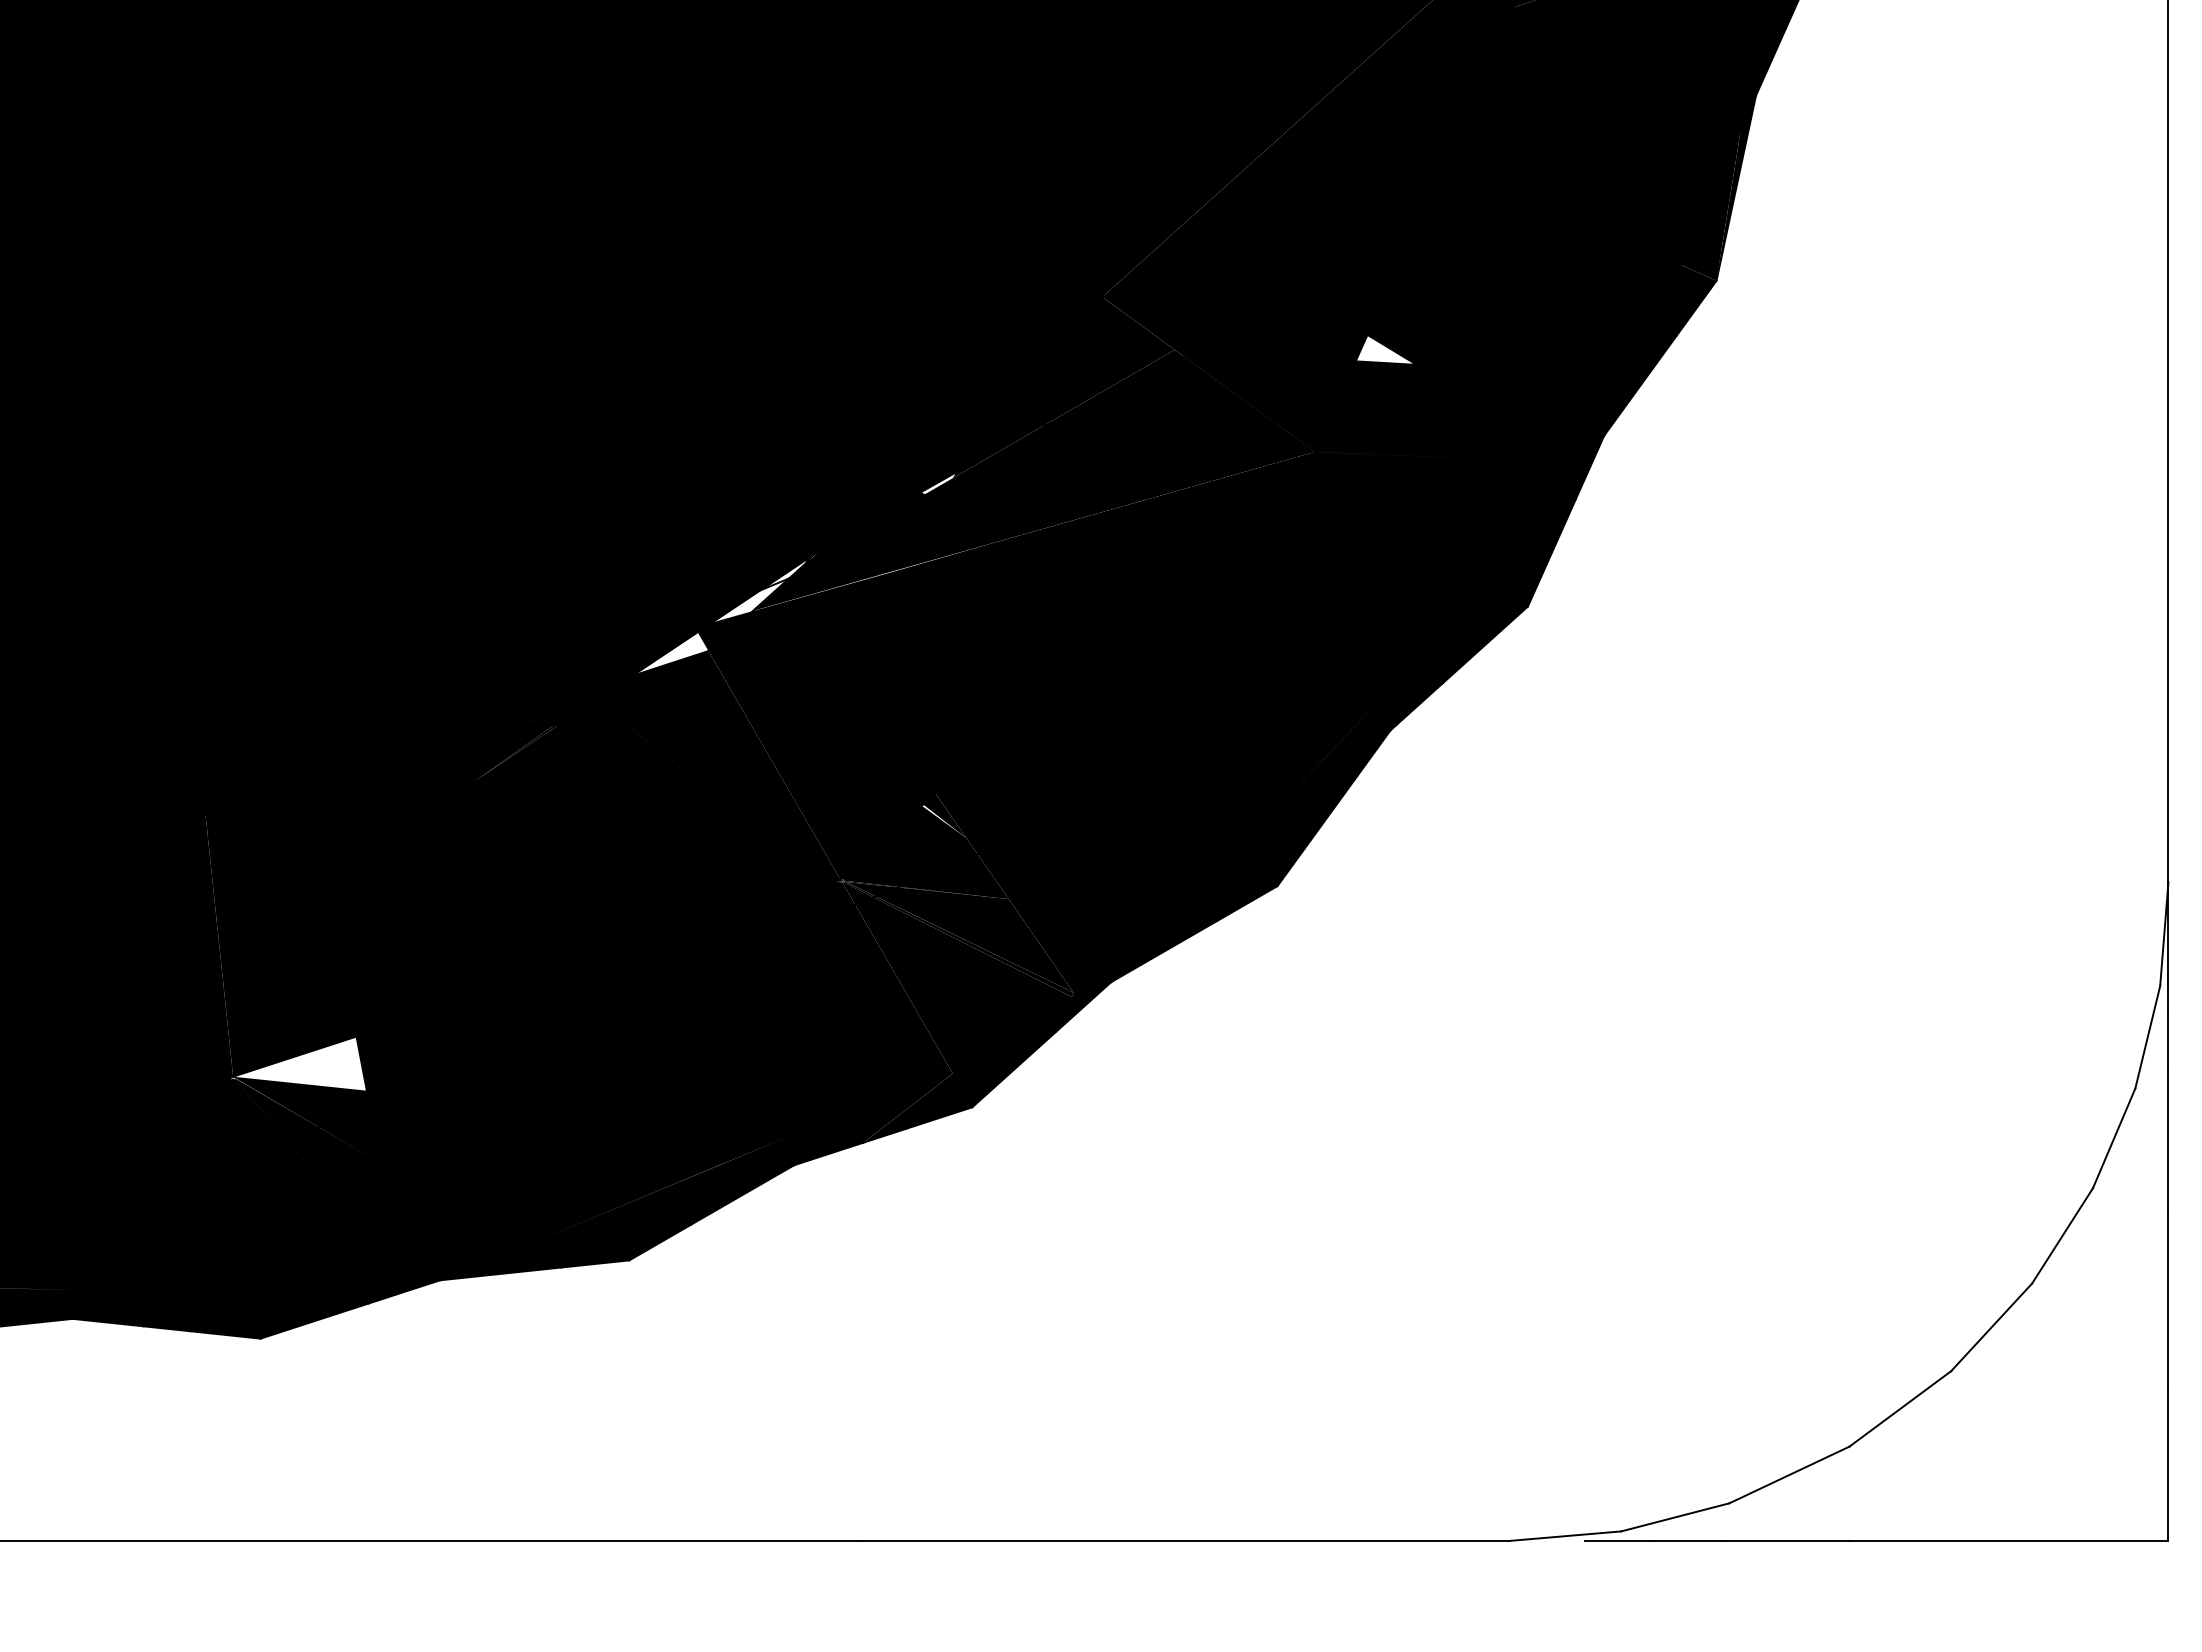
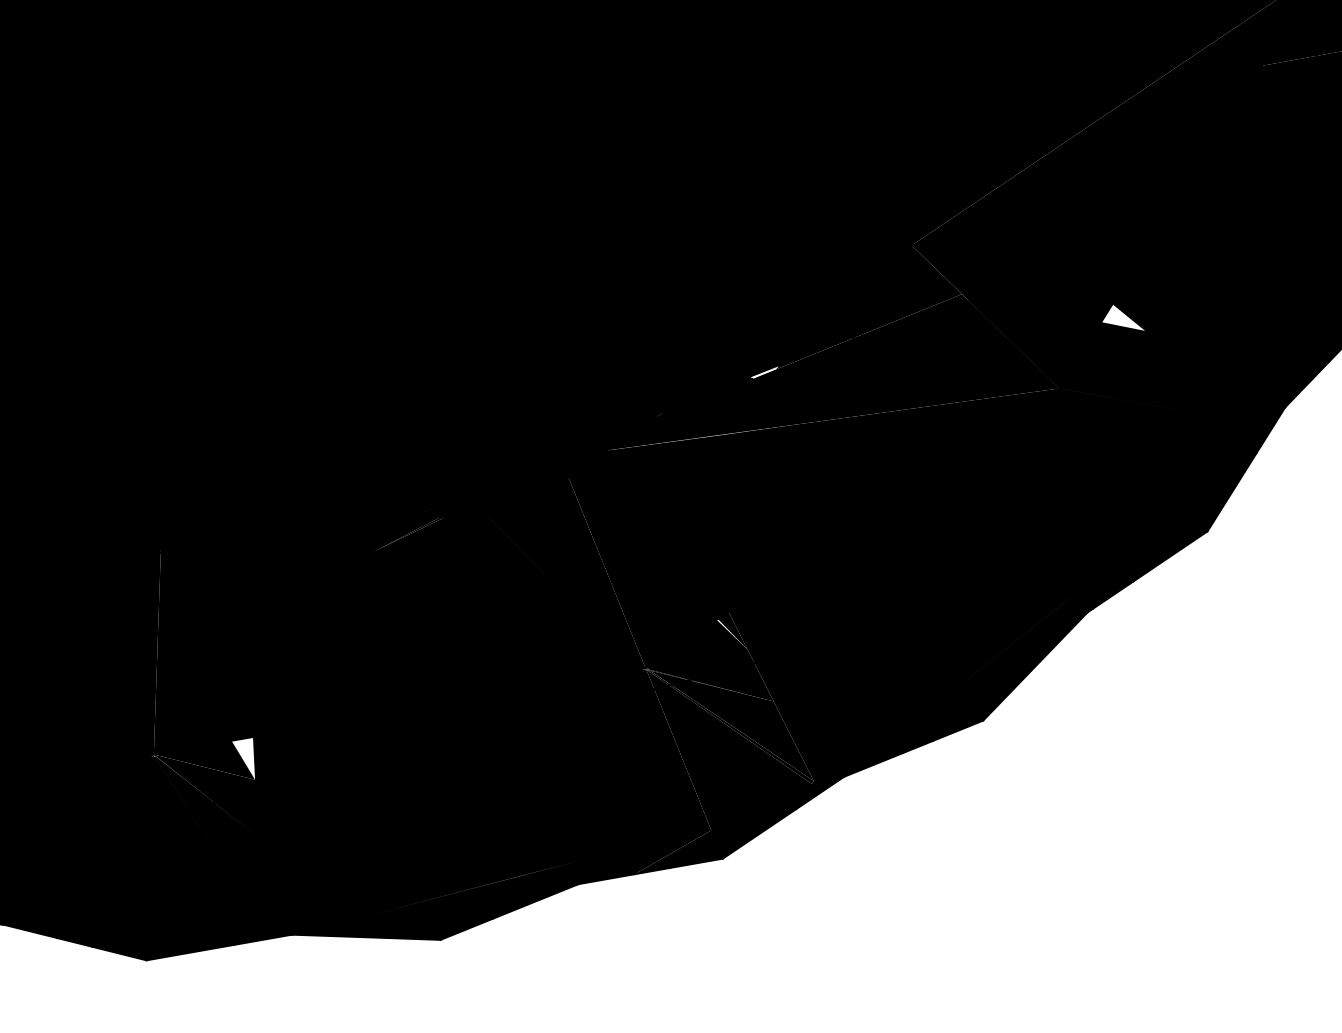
fill: (719, 617) -> (580, 451), added
fill: (299, 1052) -> (207, 743), added

